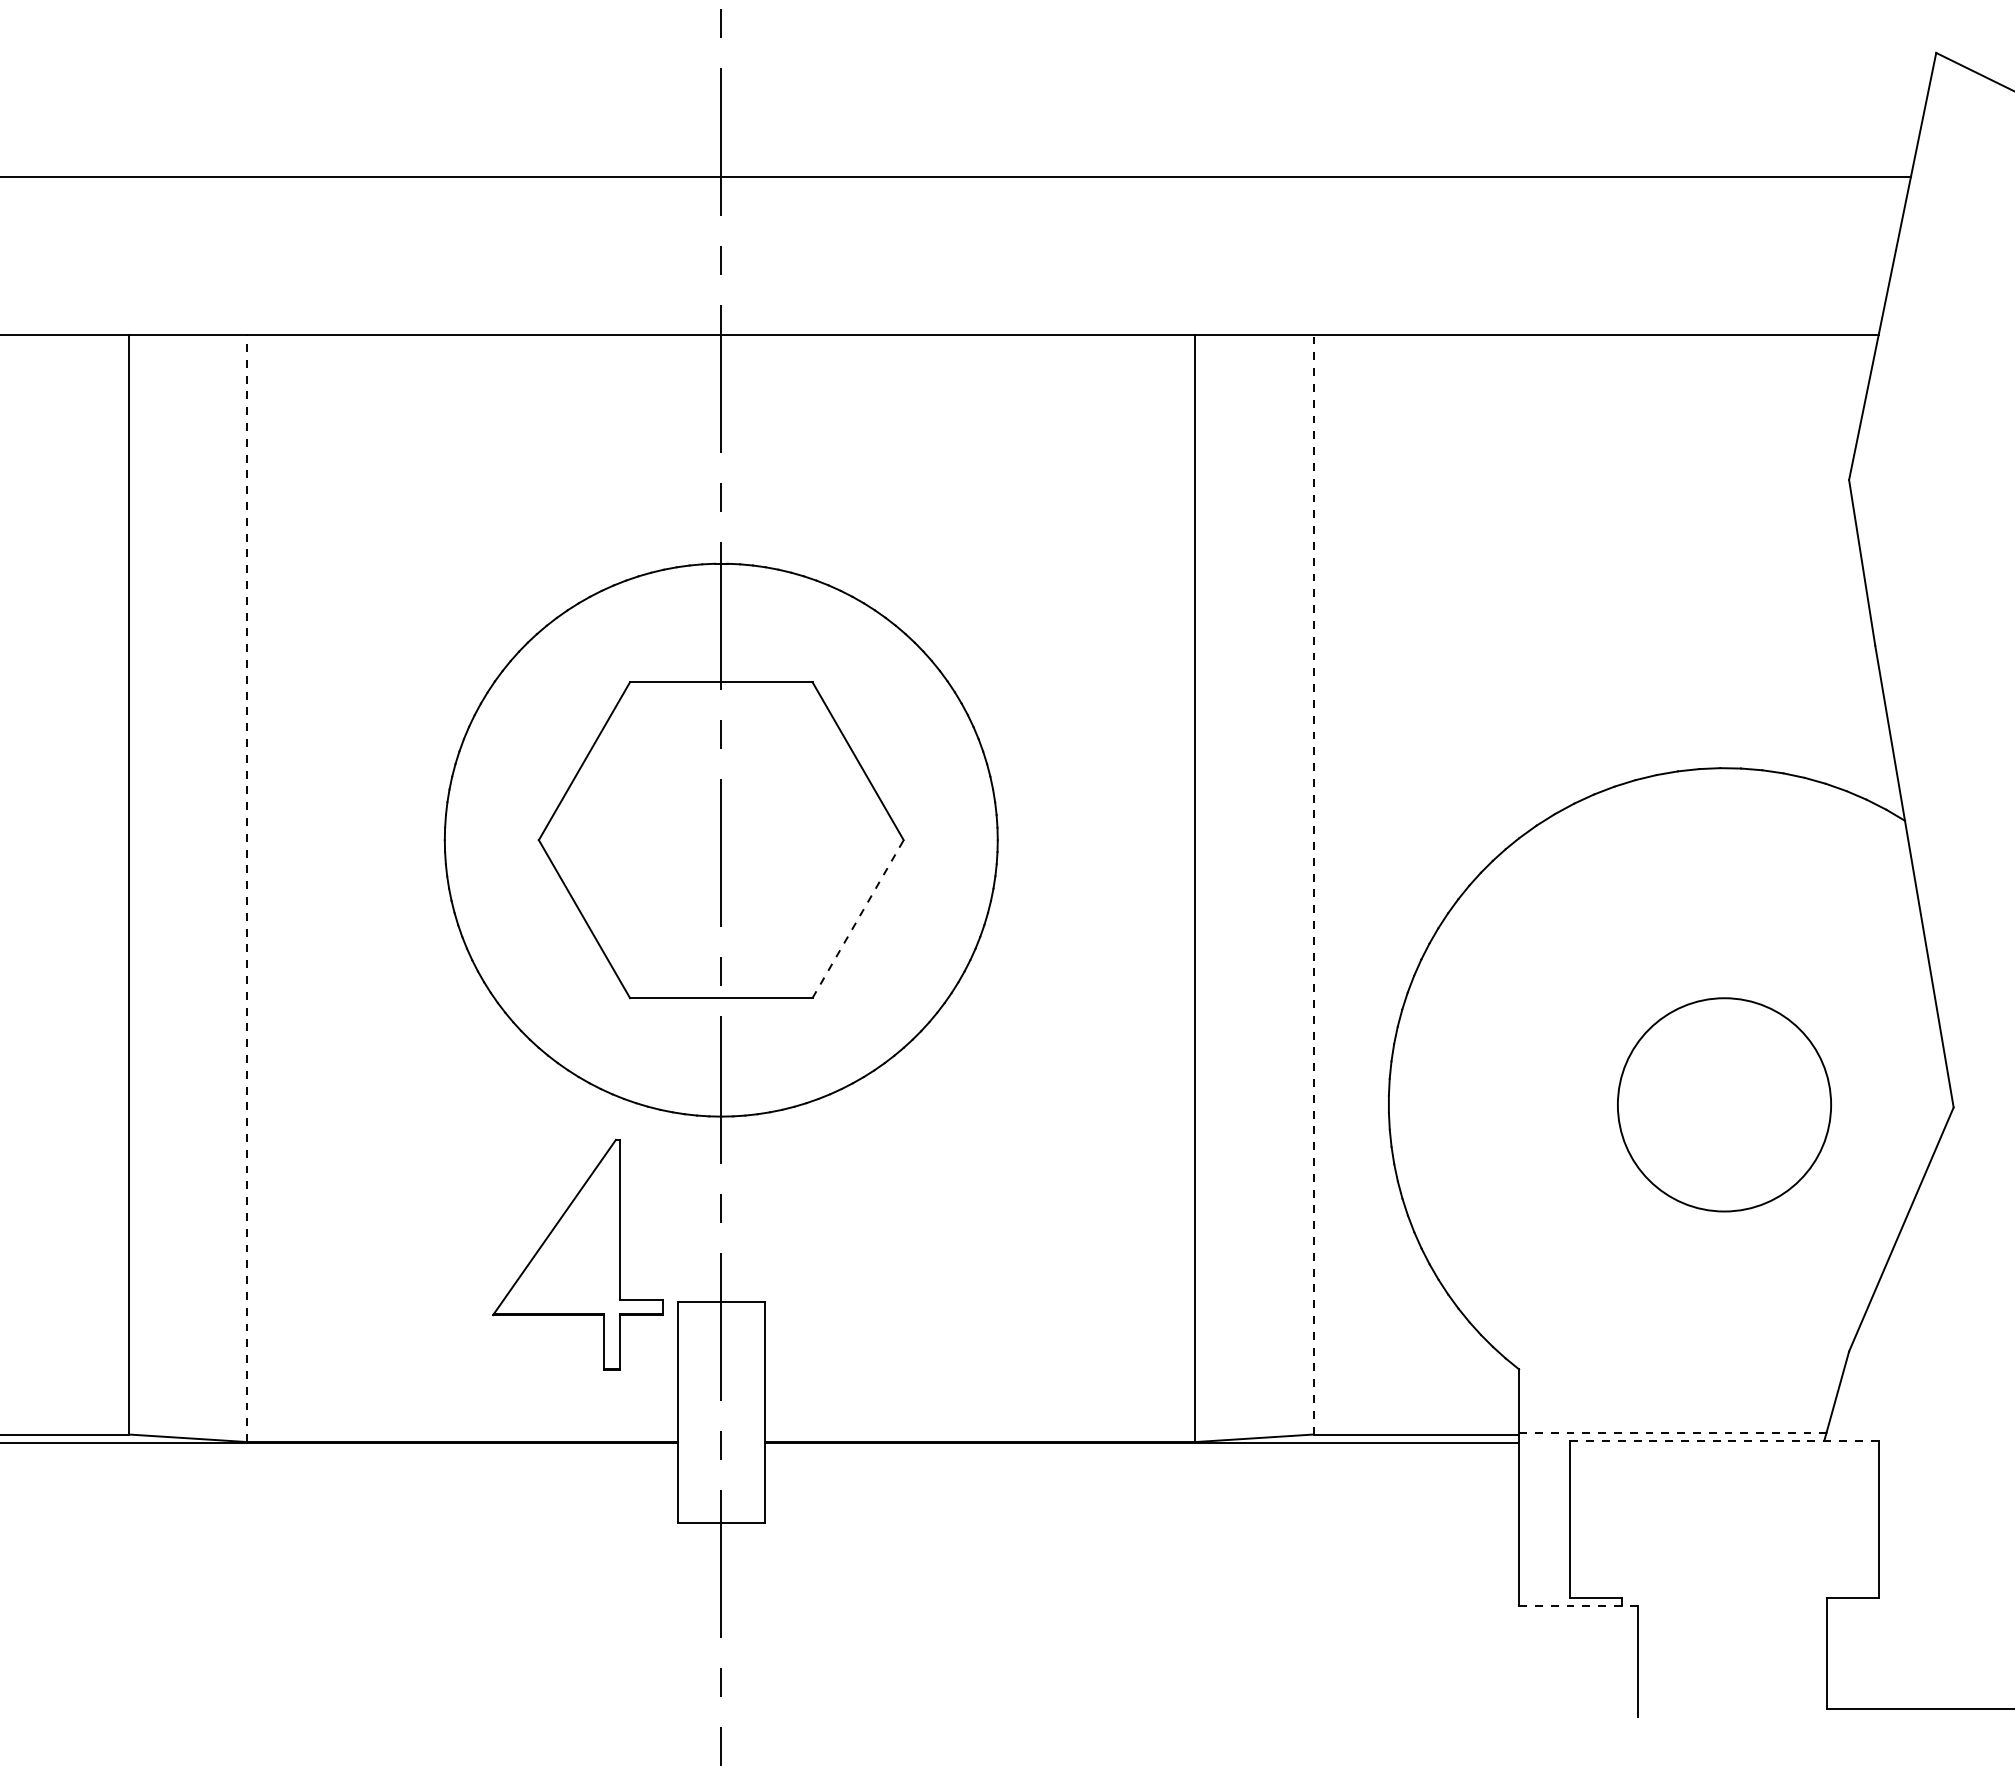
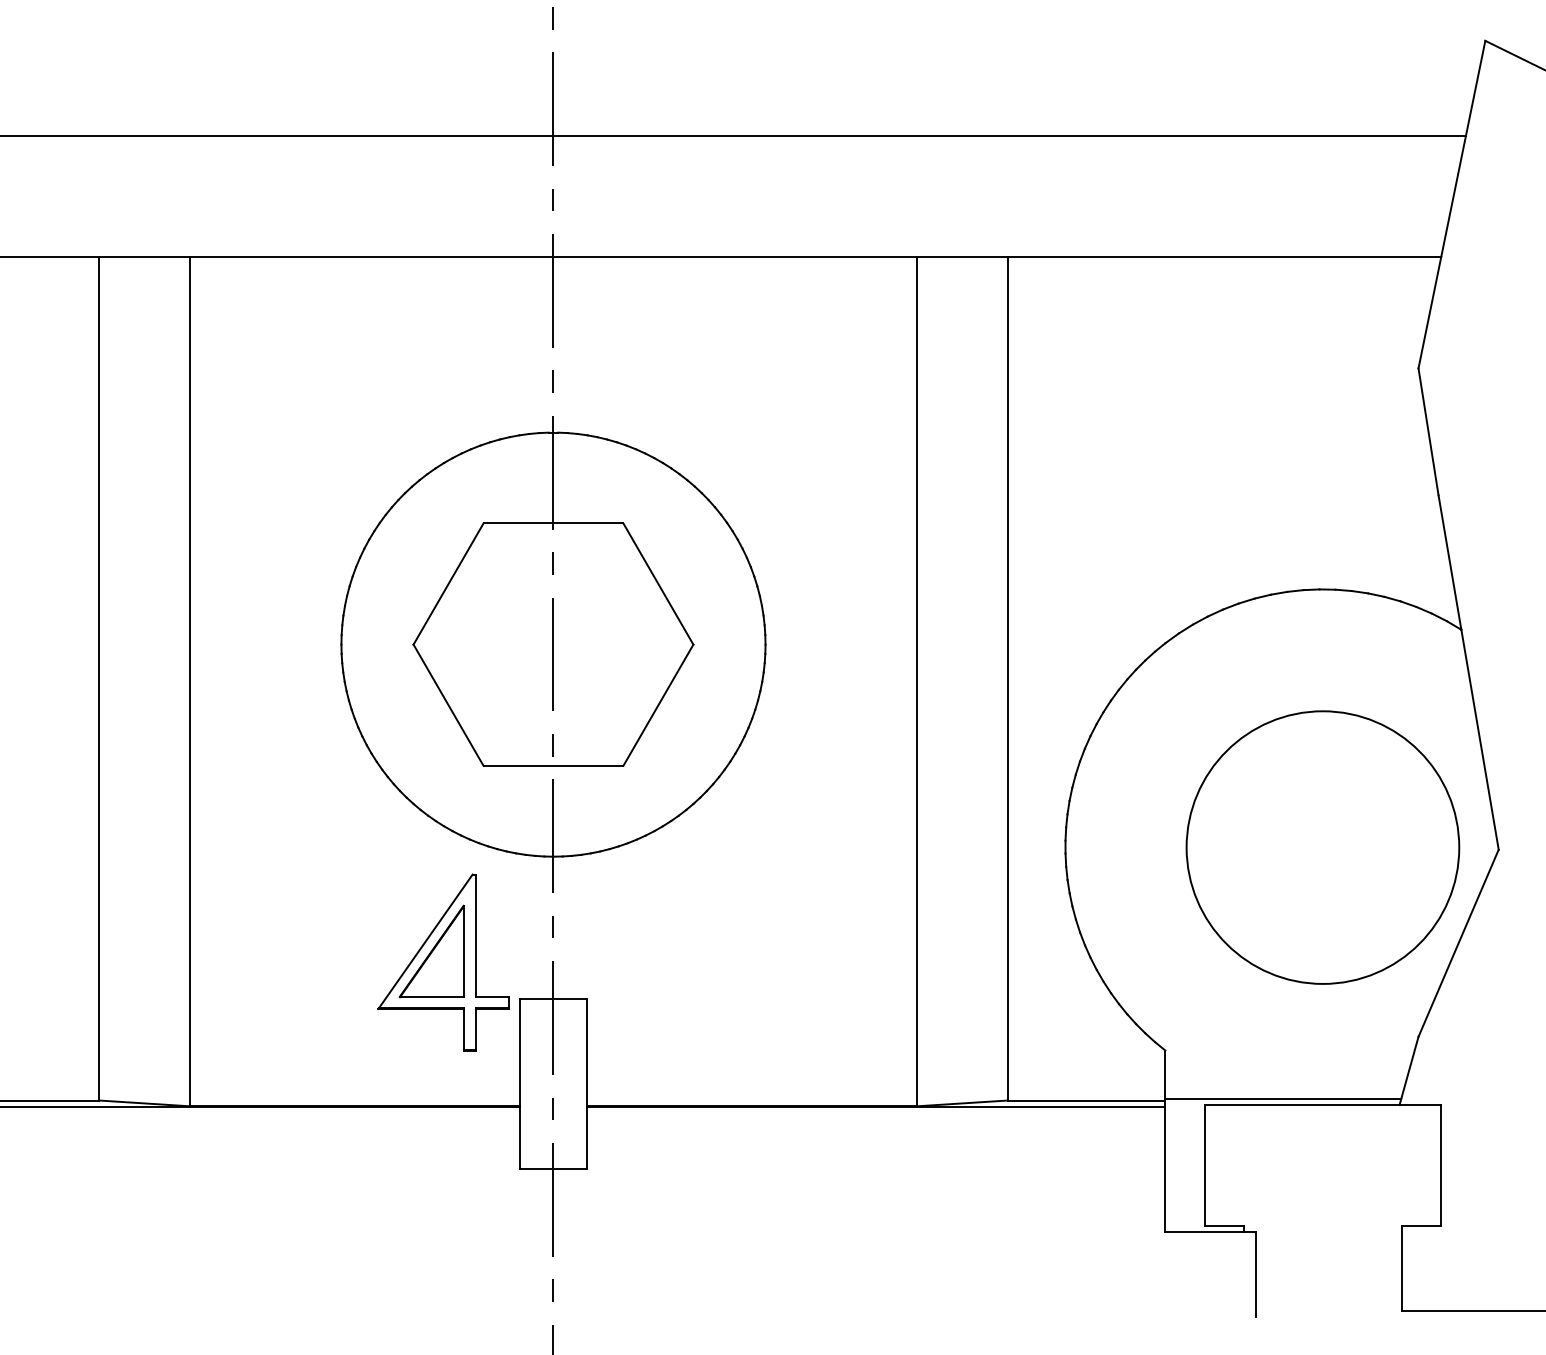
line: (1313, 884) -> (1007, 678), dashed -> solid
line: (247, 888) -> (190, 681), dashed -> solid
line: (858, 918) -> (658, 704), dashed -> solid
circle: (1724, 1104) -> (1322, 847), size x1.67
part: (562, 1239) -> (431, 950), added
line: (1672, 1432) -> (1283, 1098), dashed -> solid
line: (1725, 1440) -> (1323, 1105), dashed -> solid
line: (1578, 1606) -> (1210, 1232), dashed -> solid

